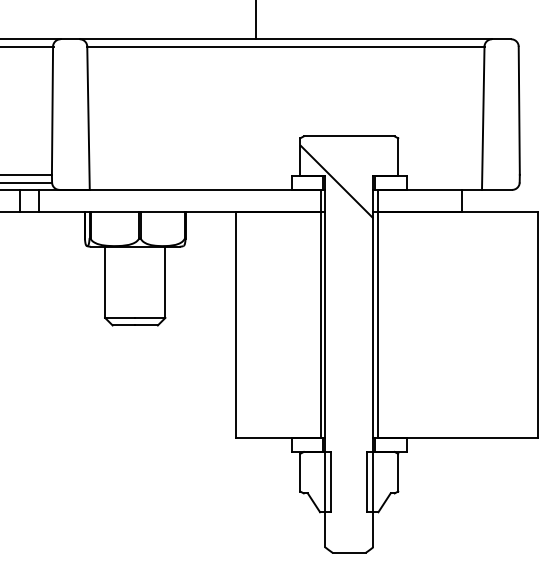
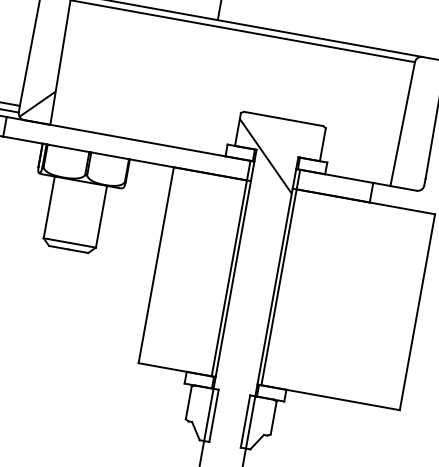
hatch: (71, 169) -> (37, 104), added

